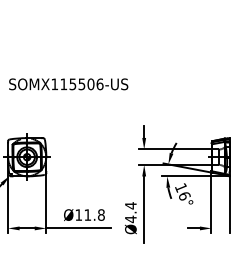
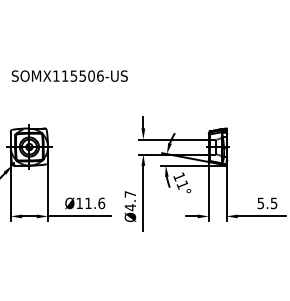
text: (184, 195) -> (182, 184), 16° -> 11°
text: (129, 205) -> (129, 194), Ø4.4 -> Ø4.7
text: (101, 214) -> (101, 202), Ø11.8 -> Ø11.6

